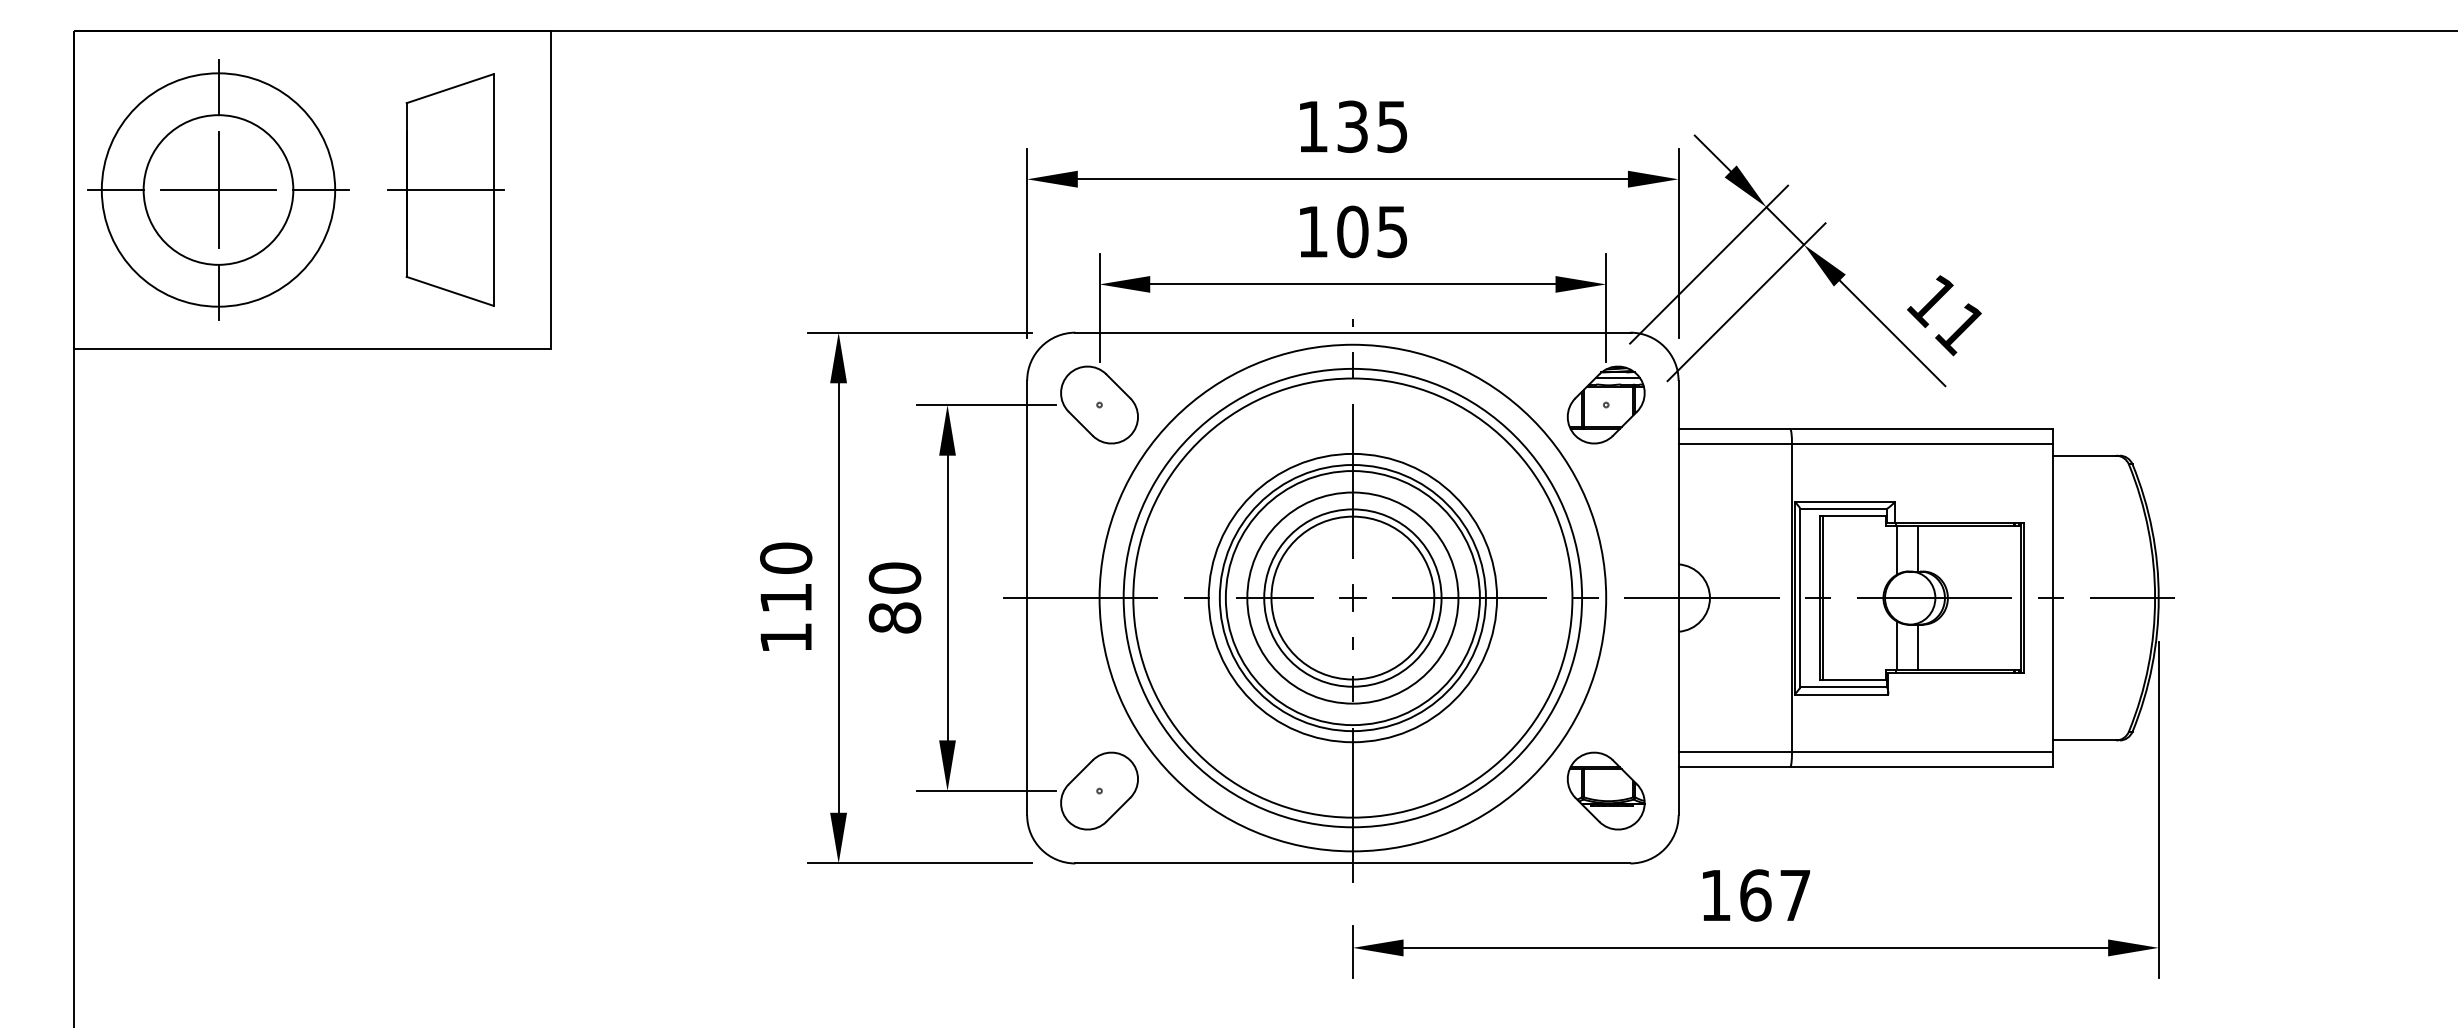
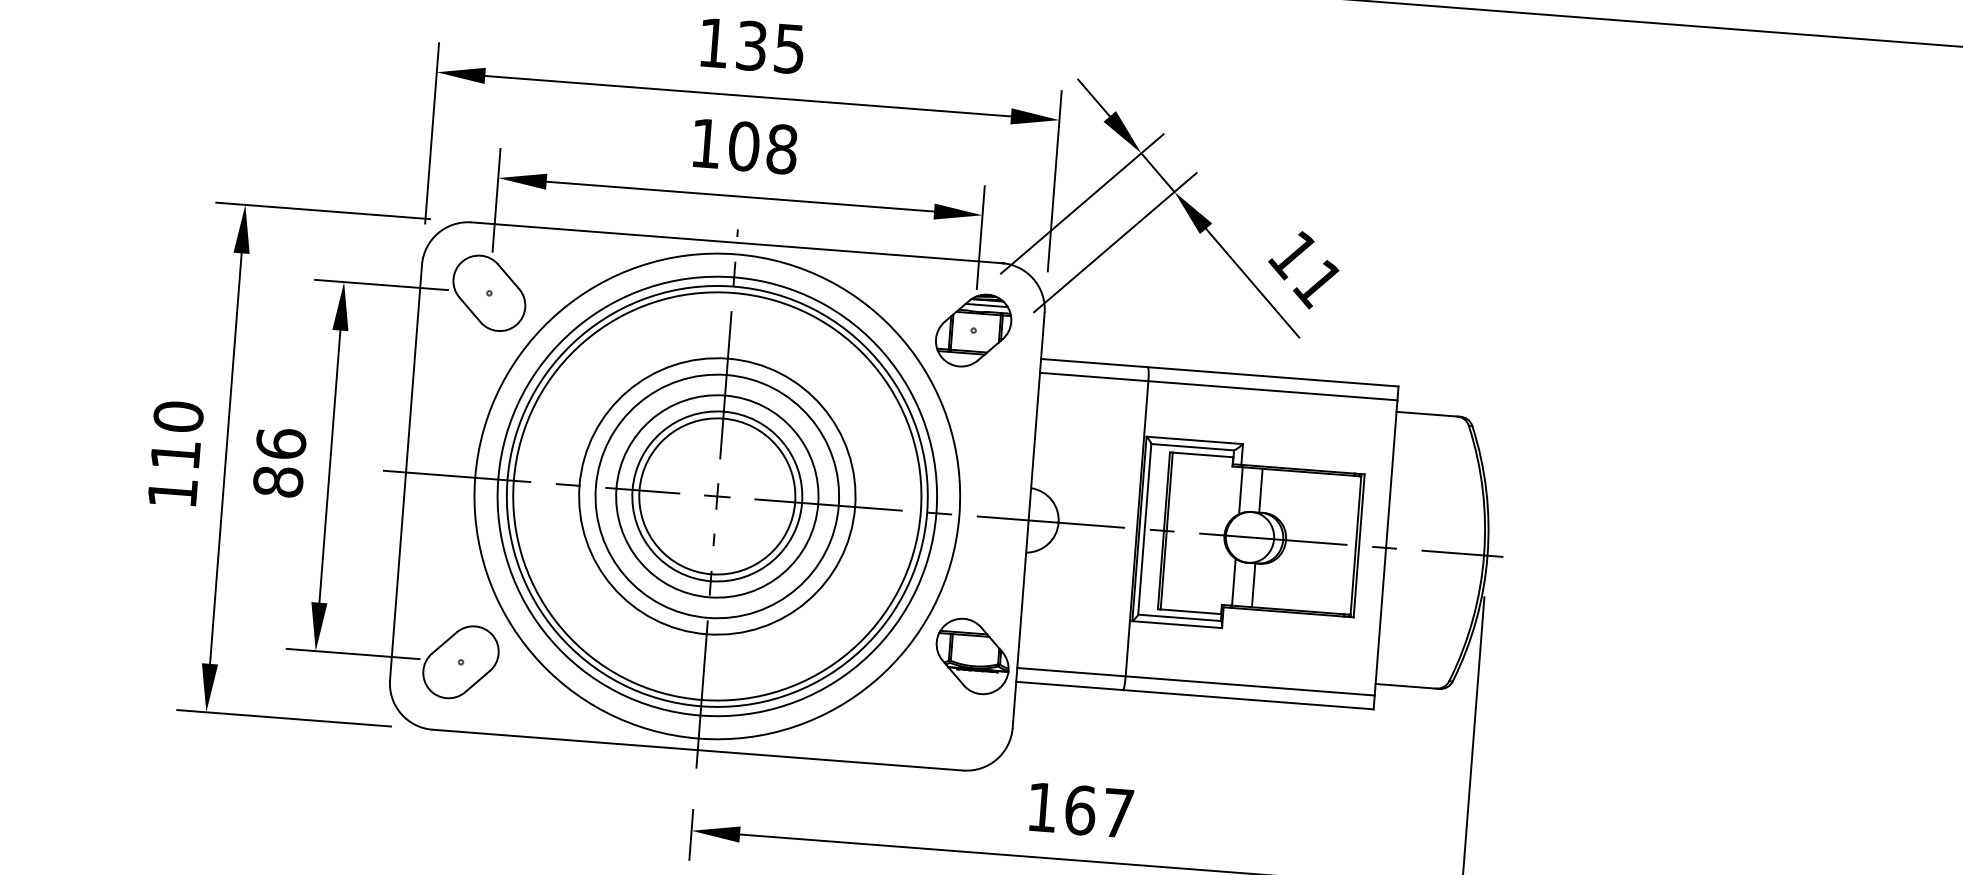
text: (1392, 231) -> (782, 149), 105 -> 108
text: (894, 577) -> (280, 443), 80 -> 86
circle: (1352, 598) -> (716, 496), size x1.6
part: (1605, 790) -> (971, 655), moved

